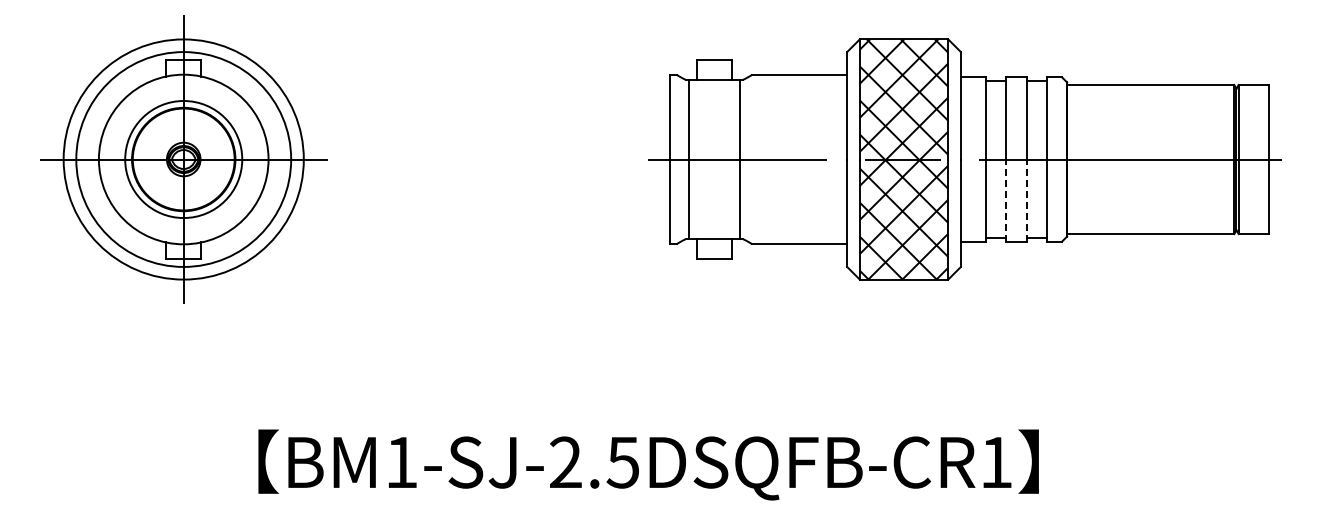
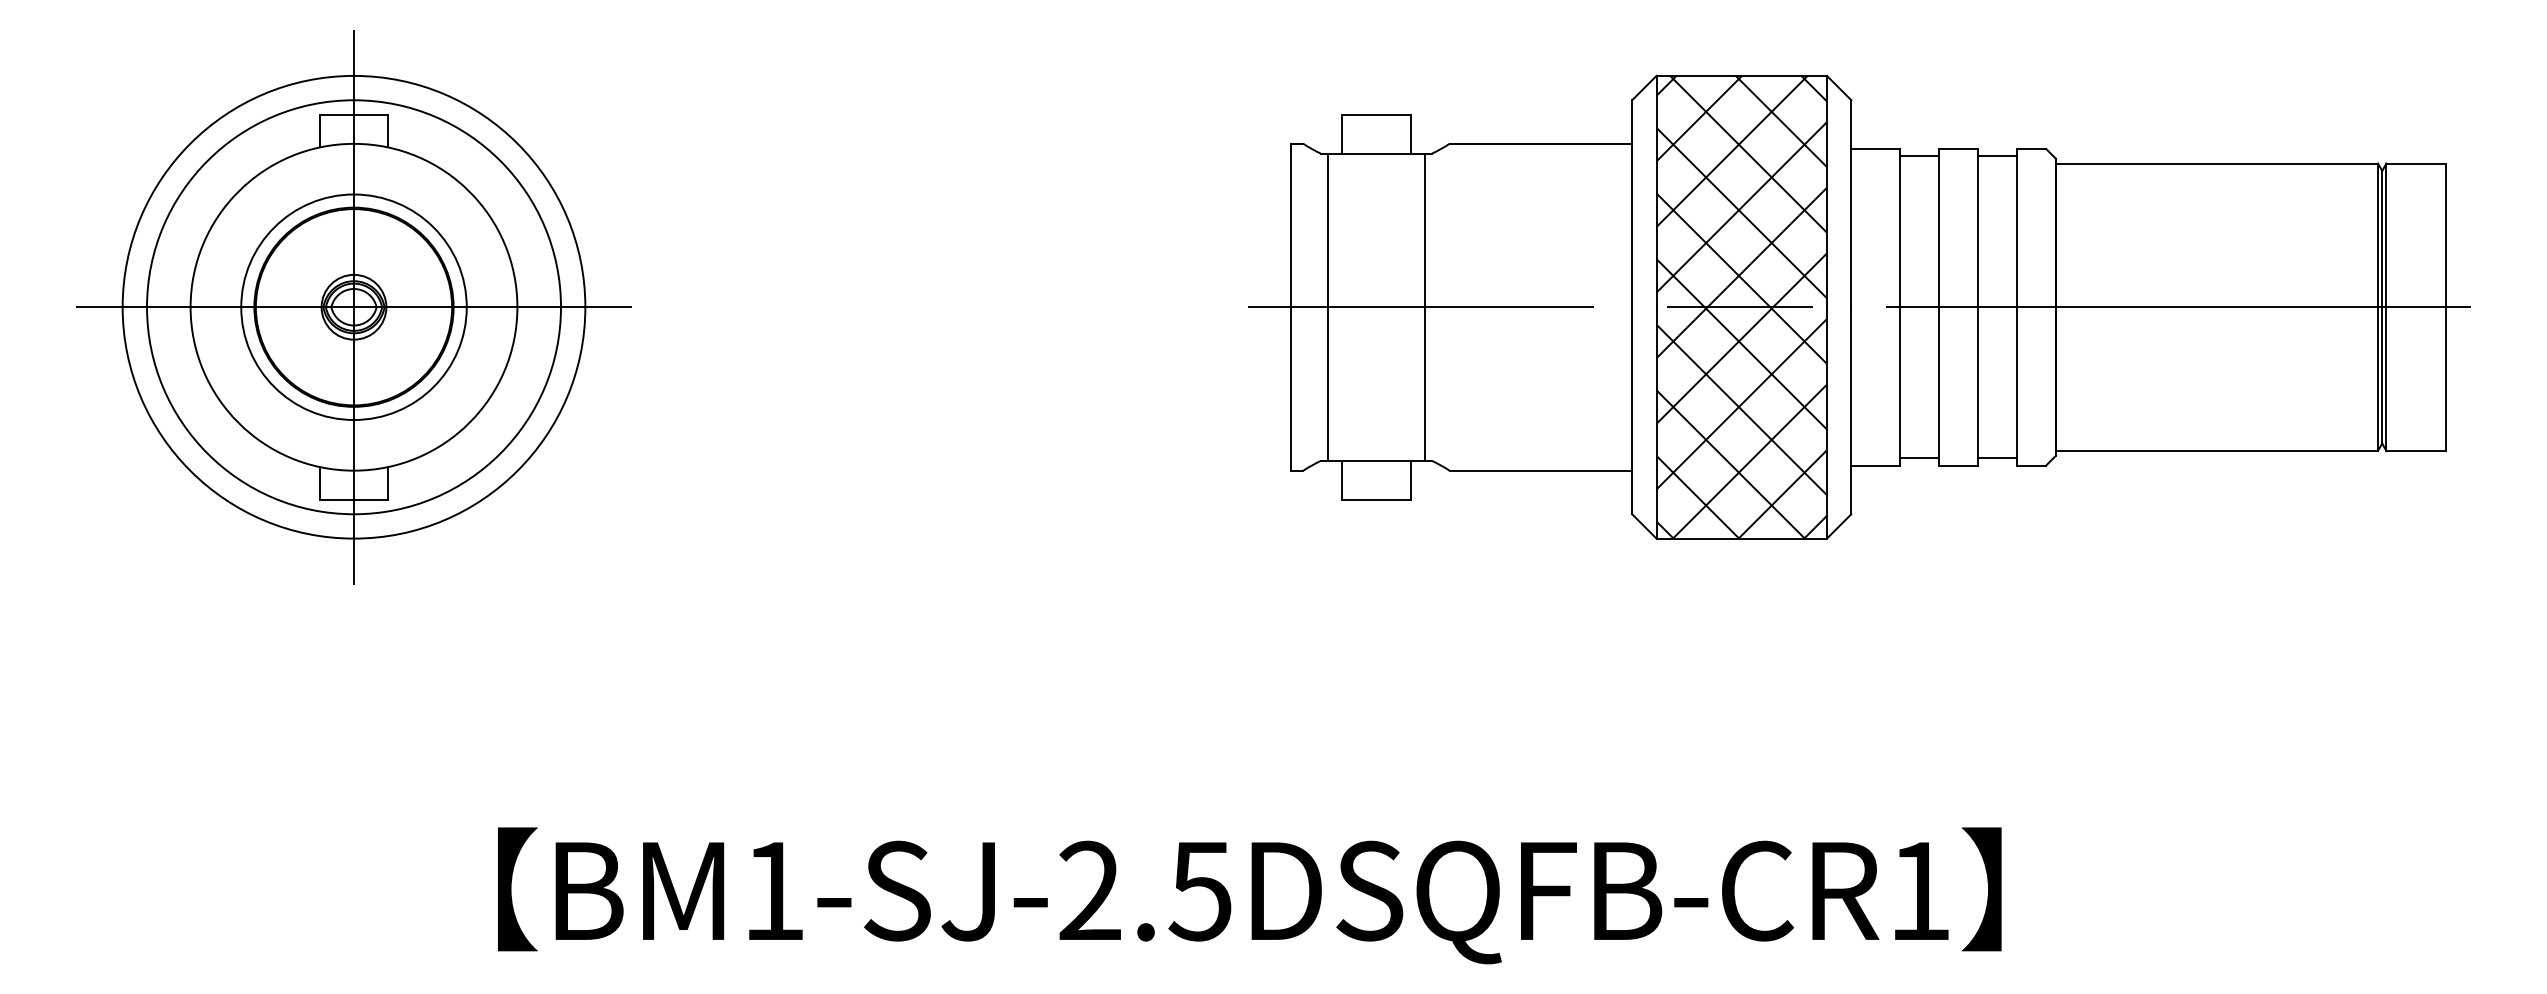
line: (1006, 200) -> (1939, 386), dashed -> solid
line: (1026, 200) -> (1977, 386), dashed -> solid

